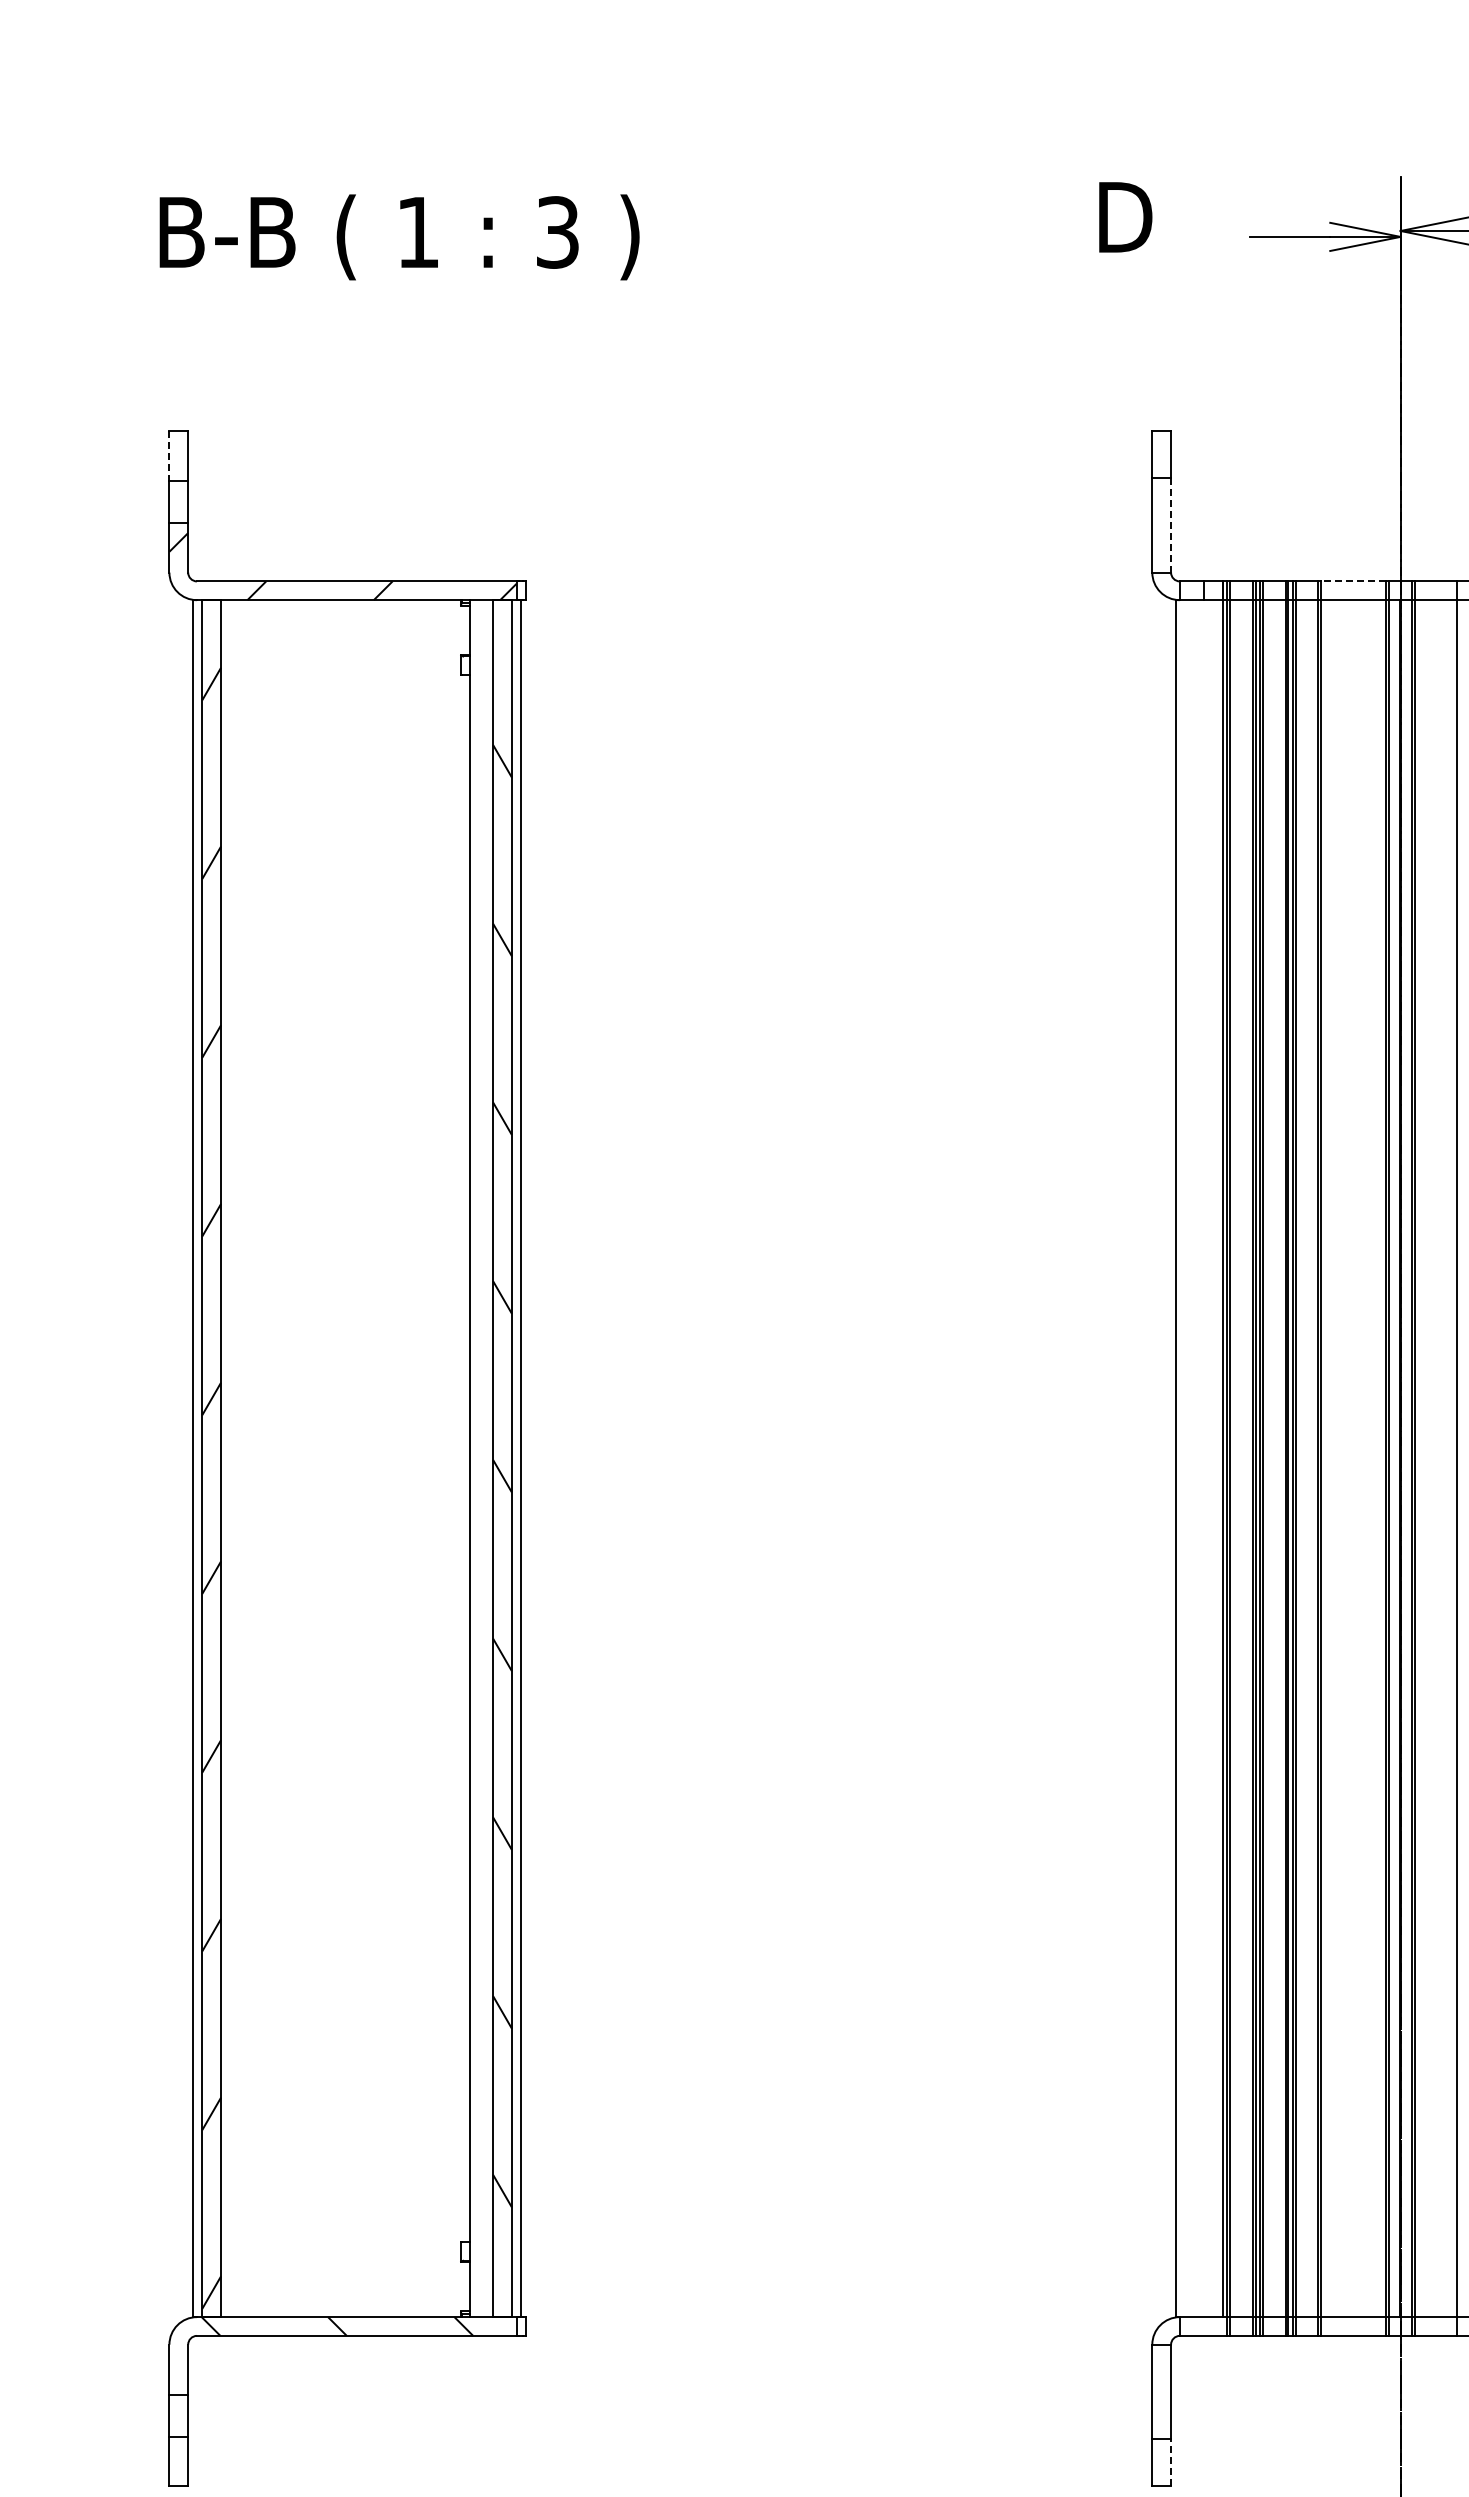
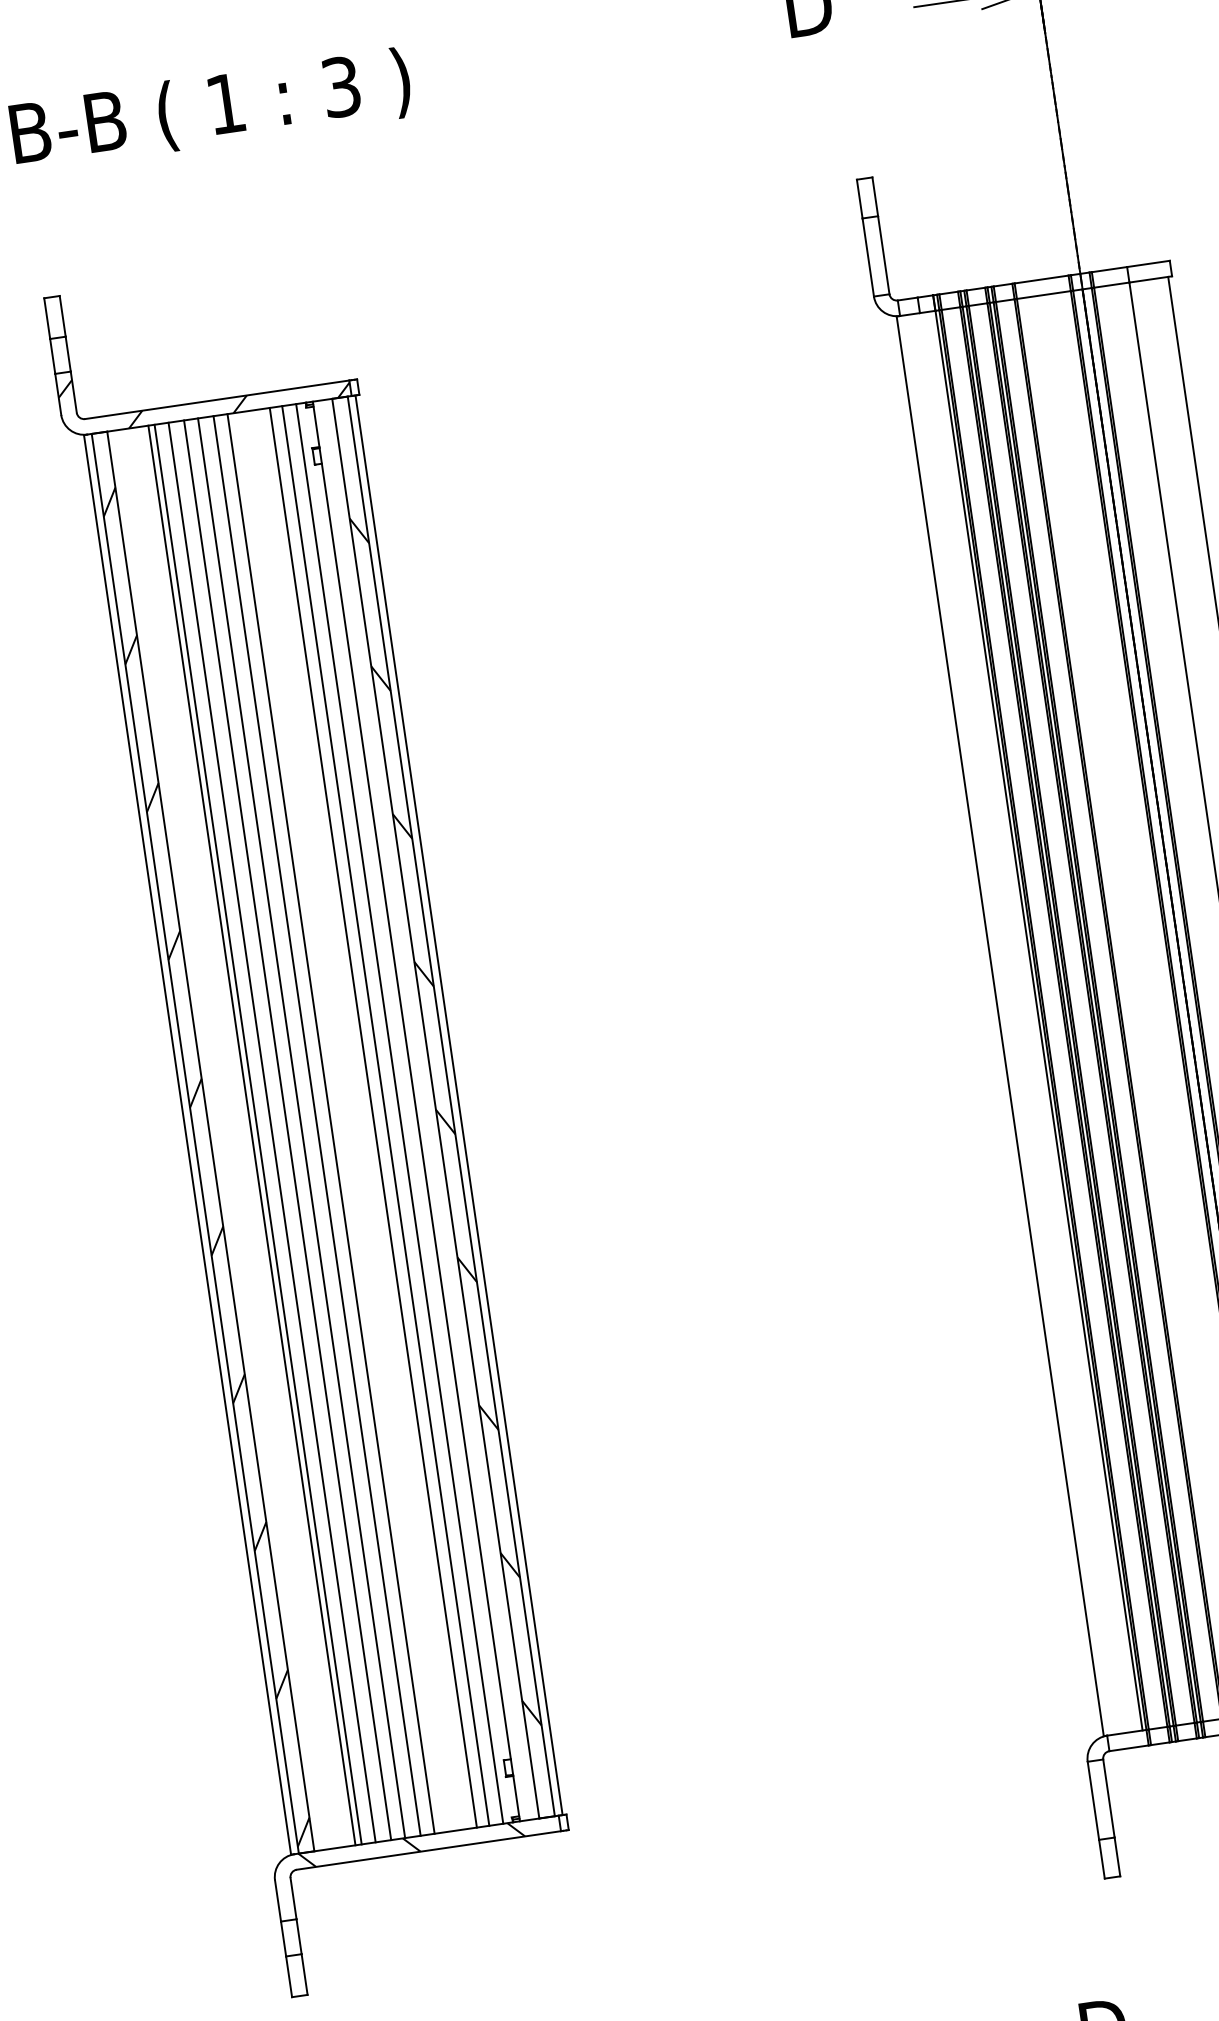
line: (169, 455) -> (47, 318), dashed -> solid
line: (1171, 524) -> (884, 254), dashed -> solid
line: (1353, 581) -> (1041, 279), dashed -> solid
line: (270, 1458) -> (251, 1135), added
line: (278, 1458) -> (258, 1134), added
line: (295, 1458) -> (272, 1132), added
line: (313, 1458) -> (287, 1130), added
line: (330, 1458) -> (301, 1128), added
line: (349, 1458) -> (317, 1125), added
line: (366, 1458) -> (331, 1123), added
line: (417, 1458) -> (373, 1117), added
line: (432, 1458) -> (385, 1115), added
line: (449, 1458) -> (399, 1113), added
line: (1171, 2462) -> (1117, 1856), dashed -> solid

